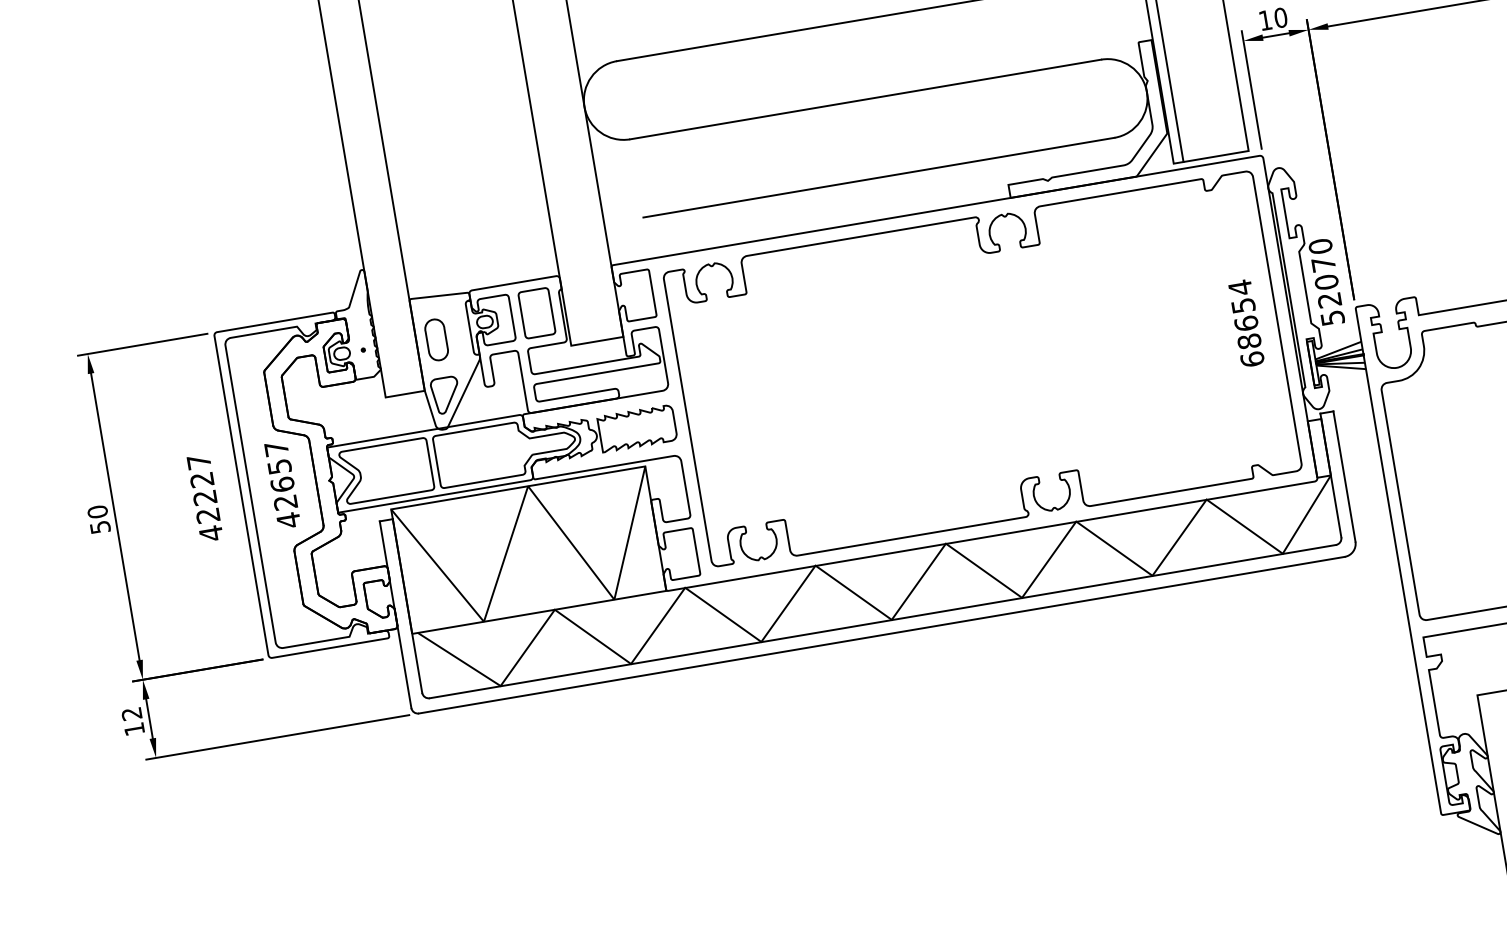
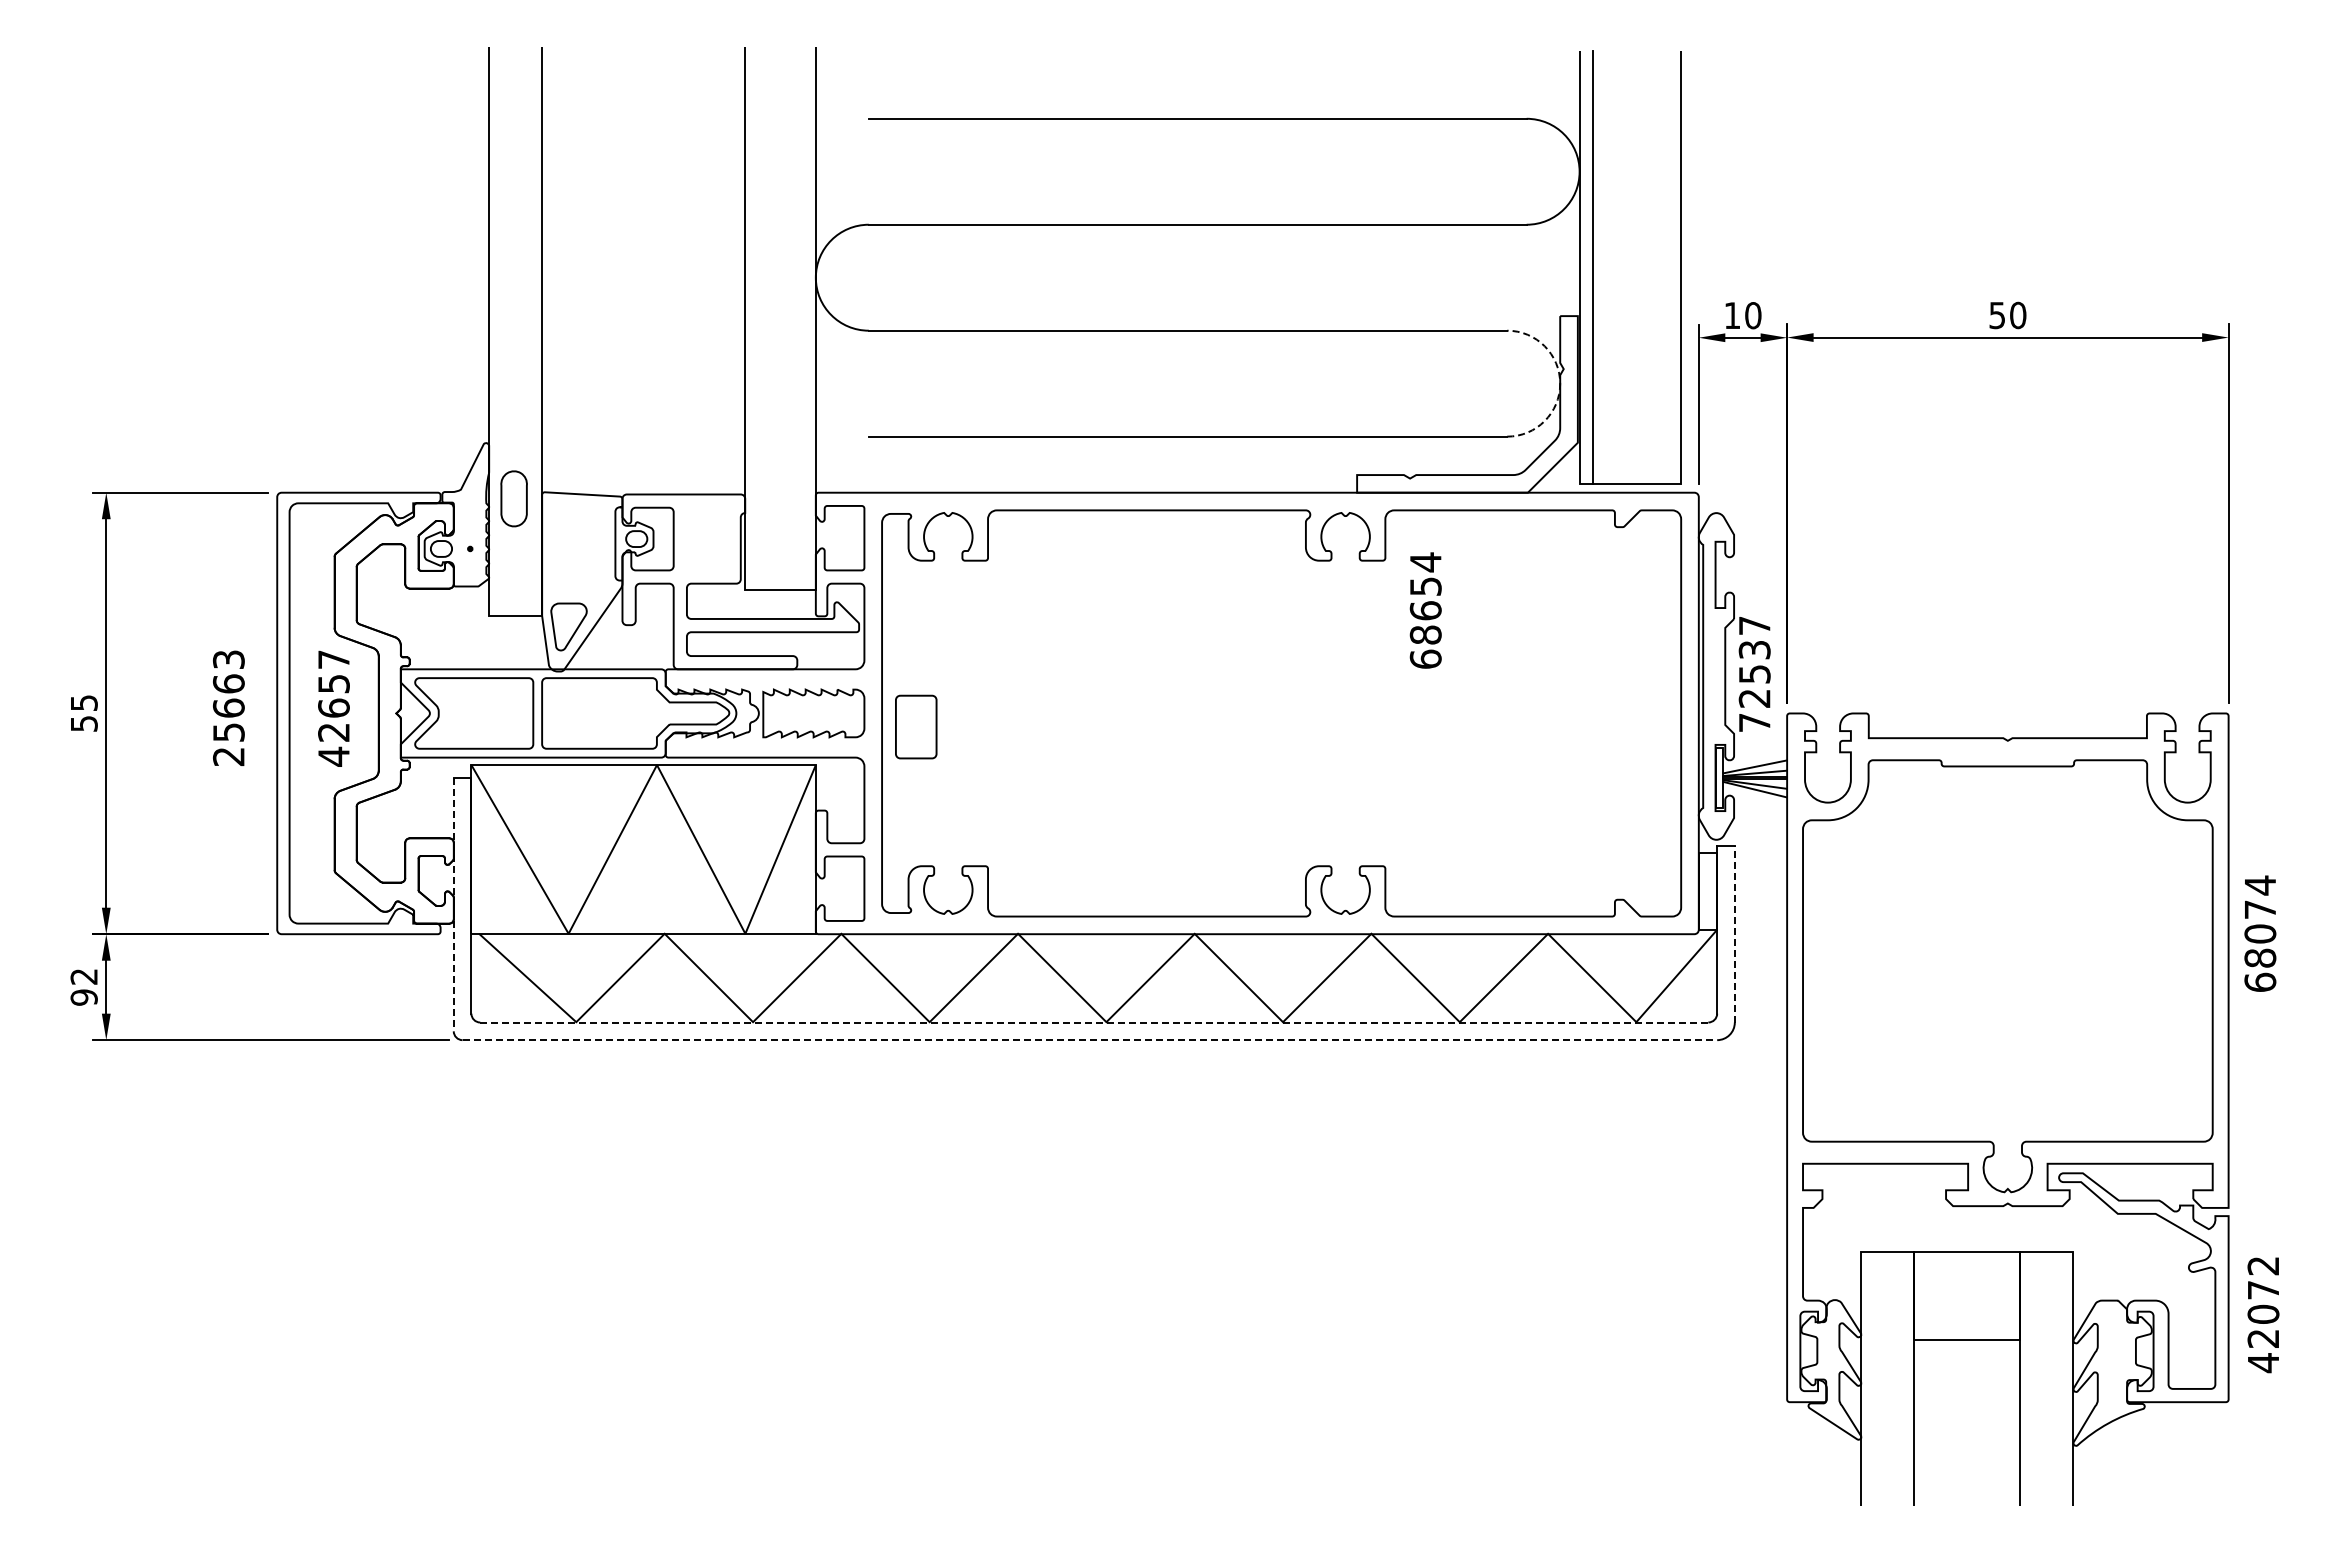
arc: (1147, 91) -> (1560, 383), solid -> dashed
text: (1326, 281) -> (1754, 673), 52070 -> 72537
part: (537, 312) -> (916, 726), moved
text: (1246, 323) -> (1425, 610), moved
part: (436, 339) -> (513, 498), moved
line: (1344, 476) -> (1734, 933), solid -> dashed
text: (204, 497) -> (228, 708), 42227 -> 25663
text: (97, 511) -> (83, 702), 50 -> 55
line: (395, 614) -> (453, 904), solid -> dashed
line: (882, 621) -> (1093, 1022), solid -> dashed
line: (882, 635) -> (1090, 1040), solid -> dashed
text: (133, 729) -> (83, 997), 12 -> 92

